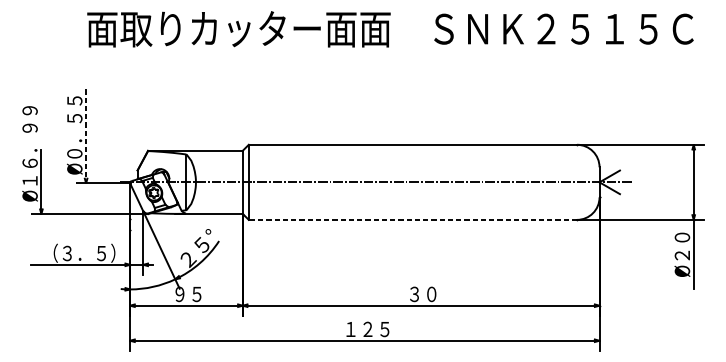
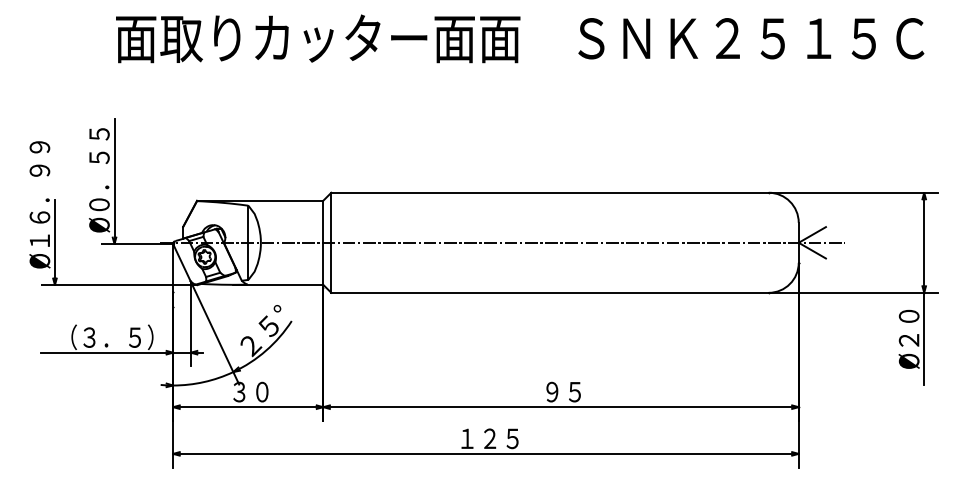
line: (86, 136) -> (114, 181), dashed -> solid
line: (413, 219) -> (550, 292), dashed -> solid
text: (188, 293) -> (250, 391), ９５ -> ３０
text: (423, 293) -> (563, 391), ３０ -> ９５

